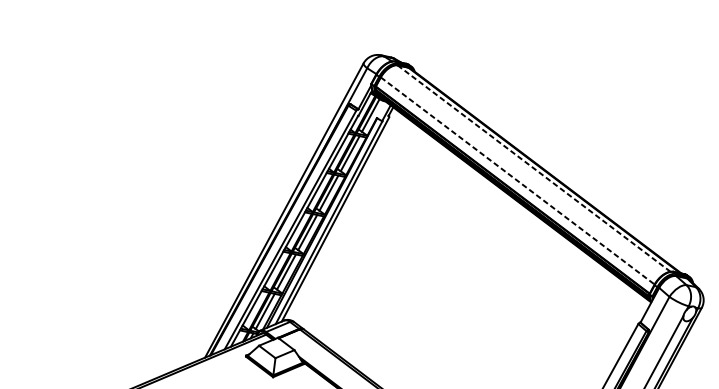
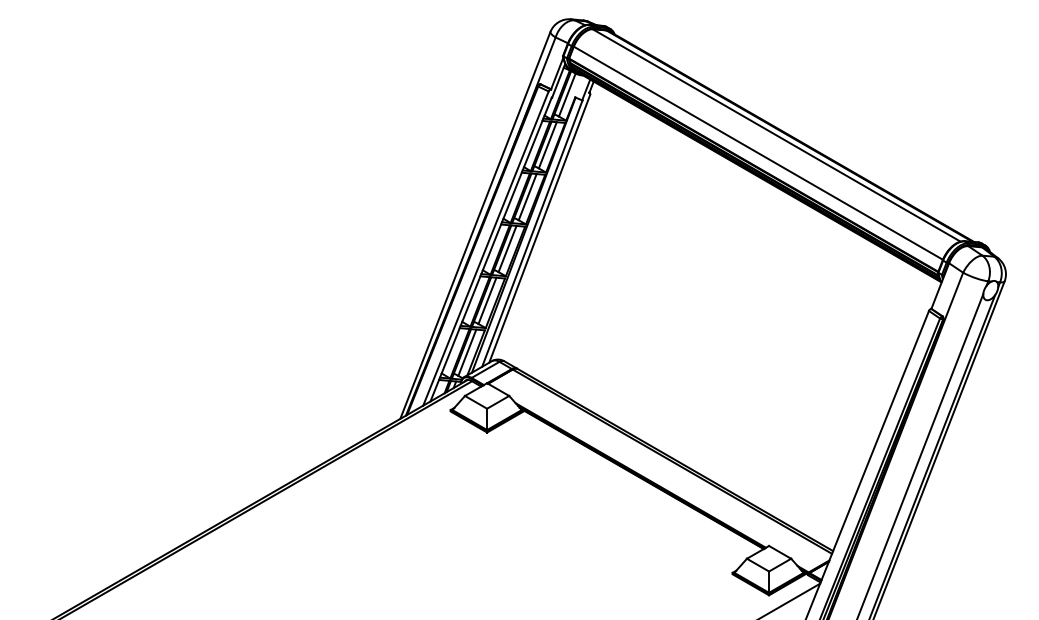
line: (534, 168) -> (777, 135), dashed -> solid
line: (517, 181) -> (758, 153), dashed -> solid

